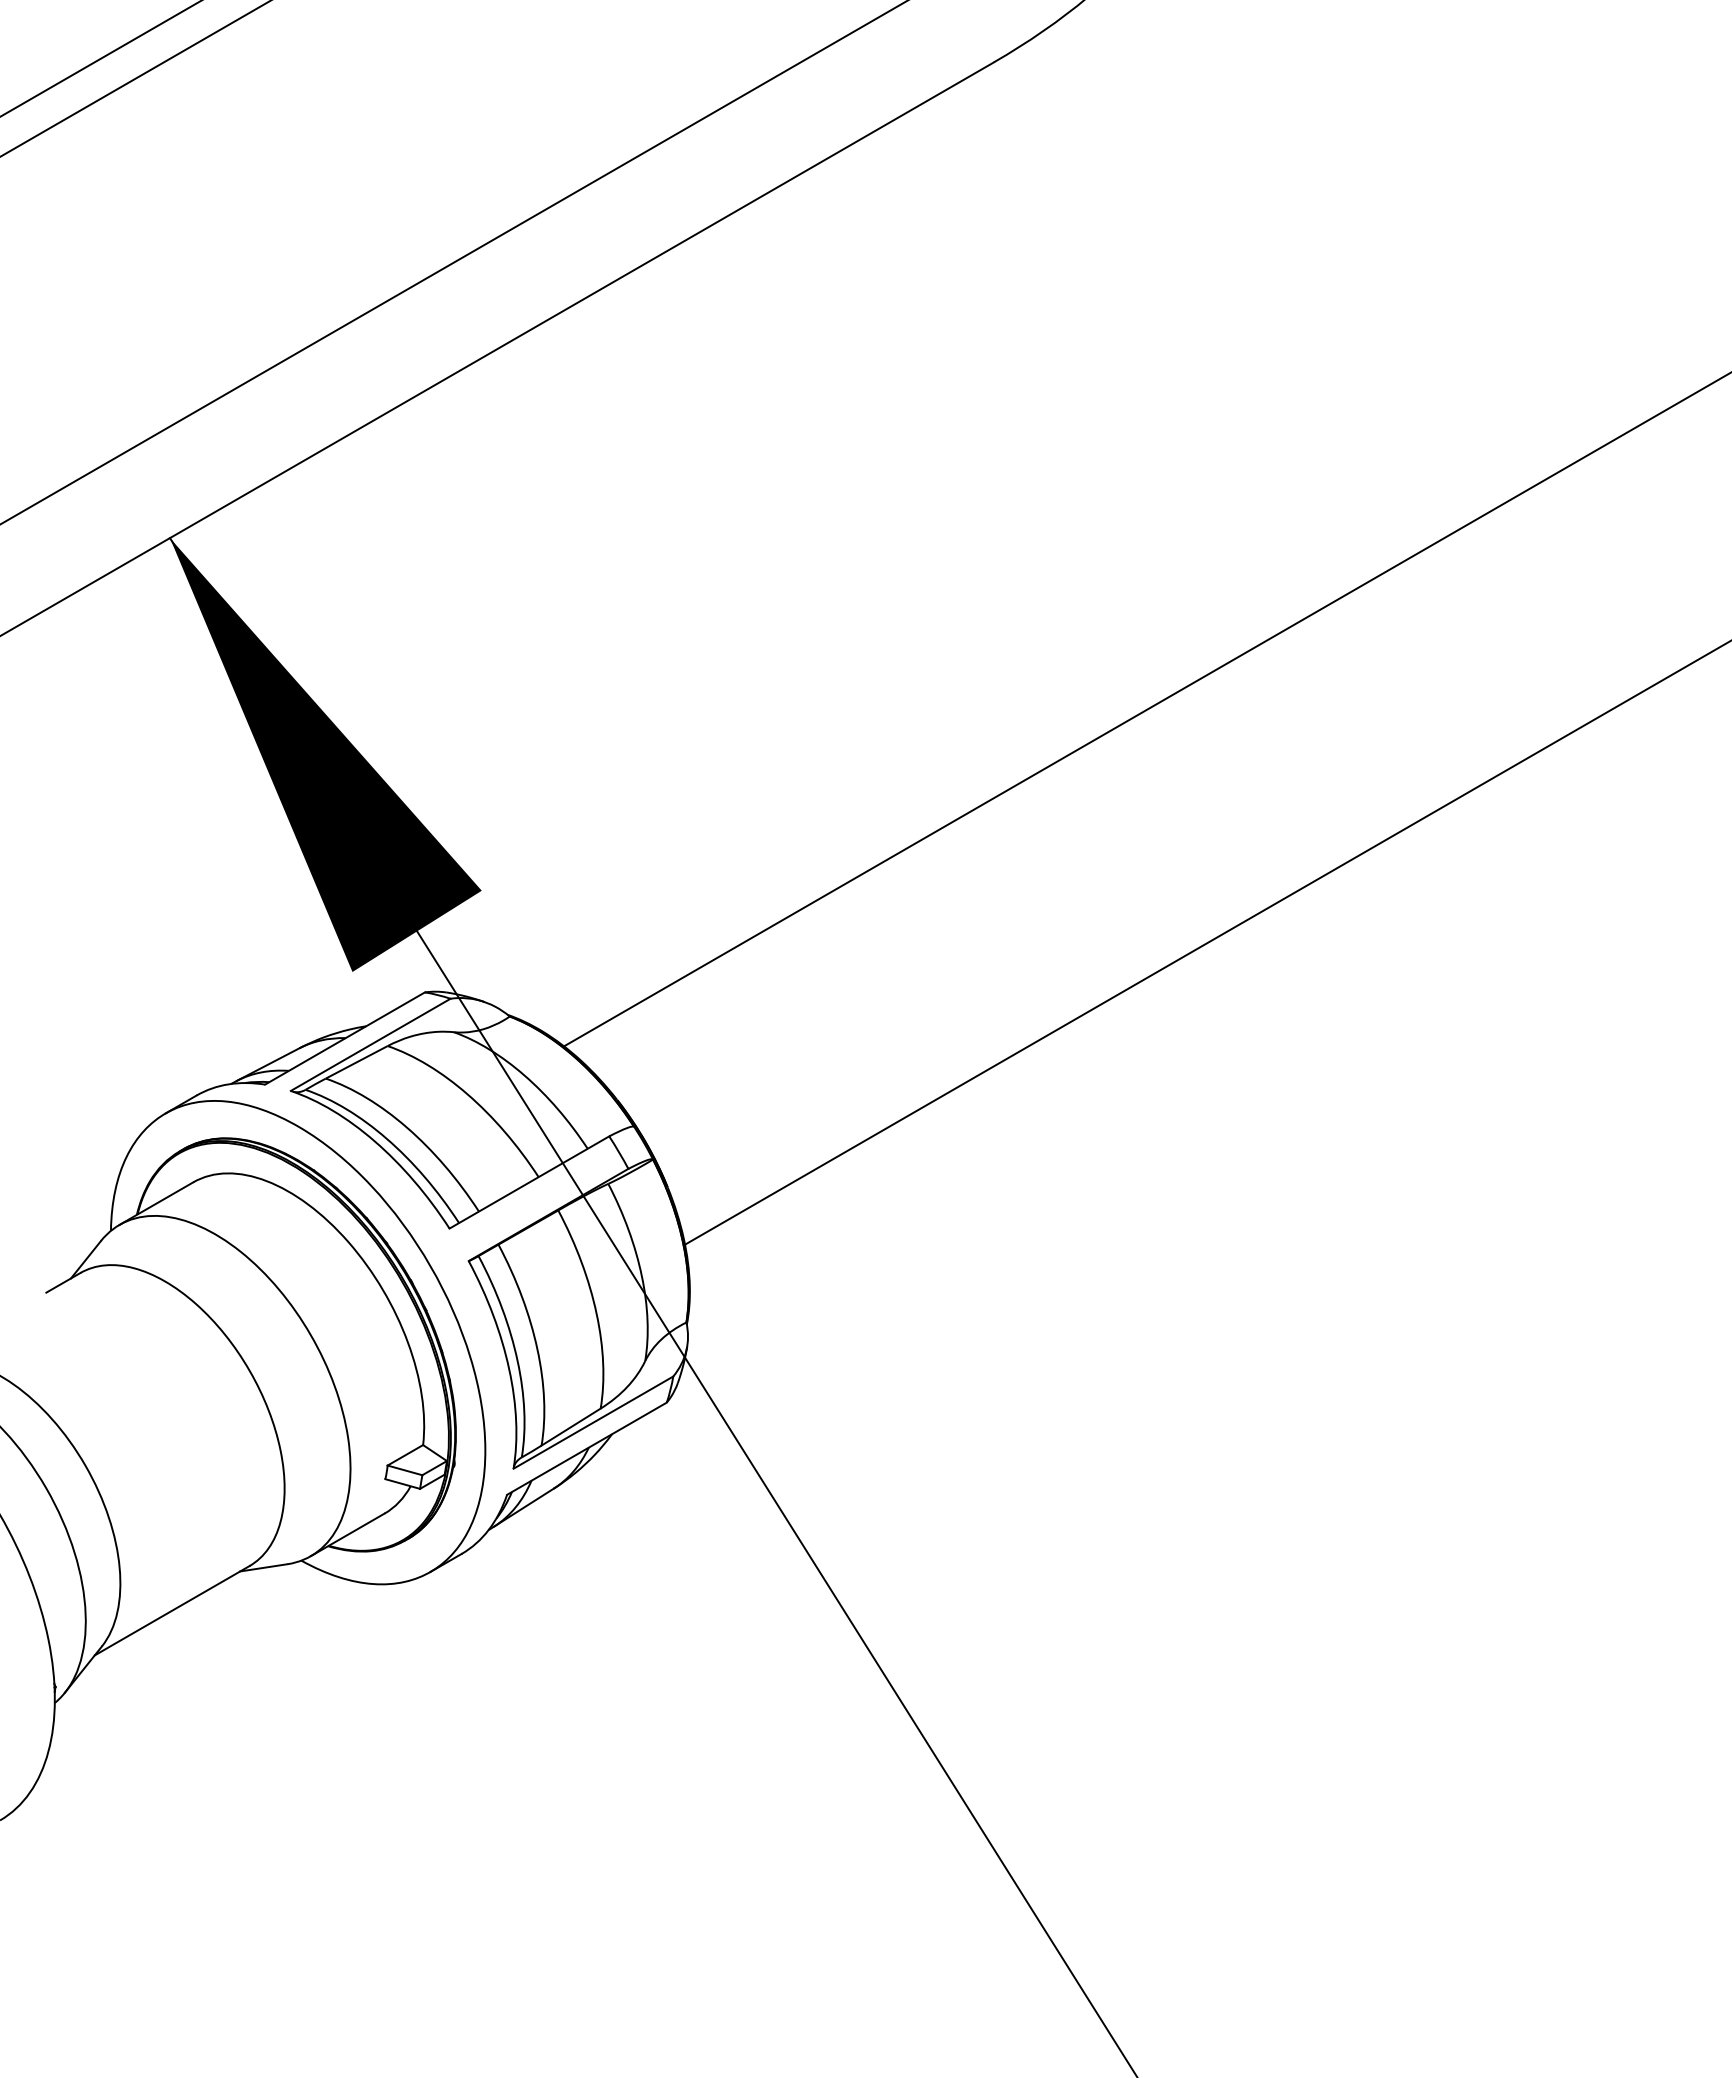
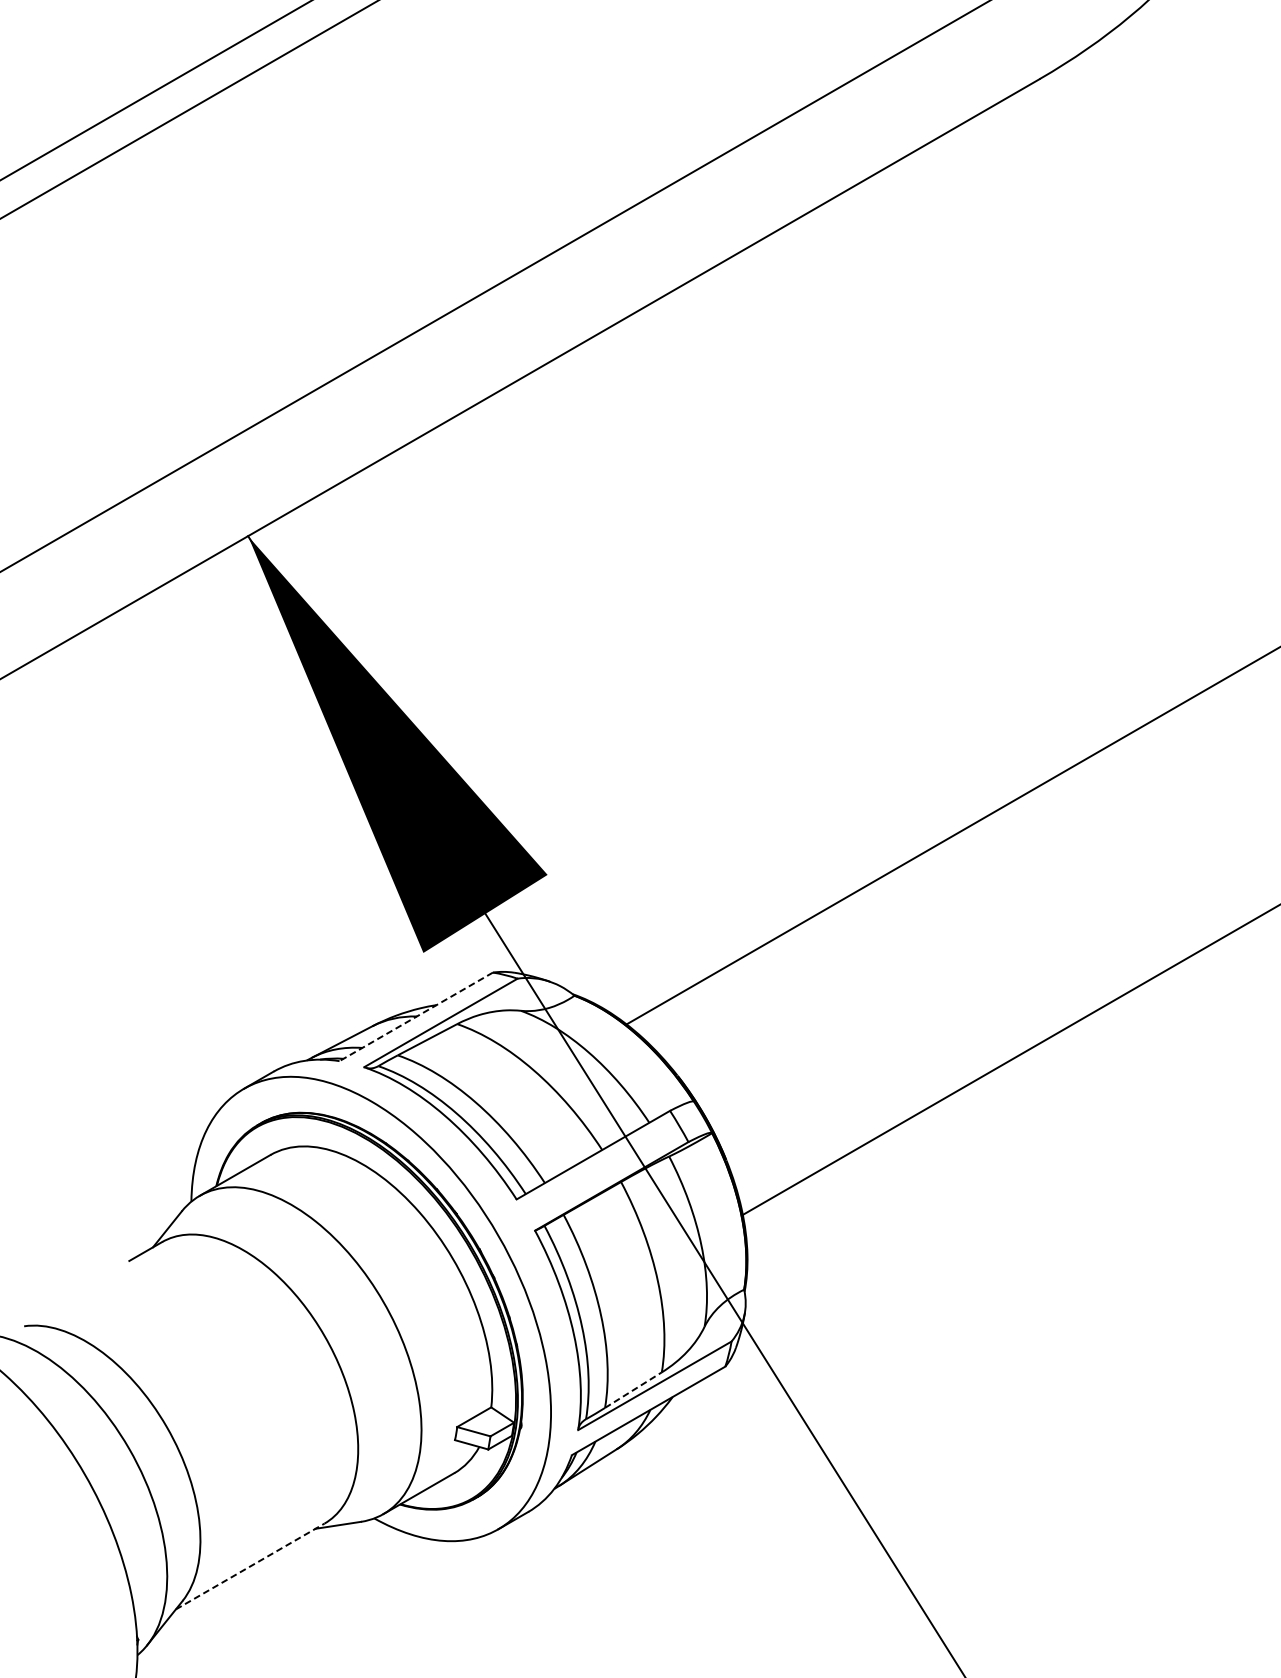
line: (344, 1038) -> (415, 1016), solid -> dashed
line: (571, 1427) -> (633, 1390), solid -> dashed
line: (172, 1610) -> (250, 1566), solid -> dashed

